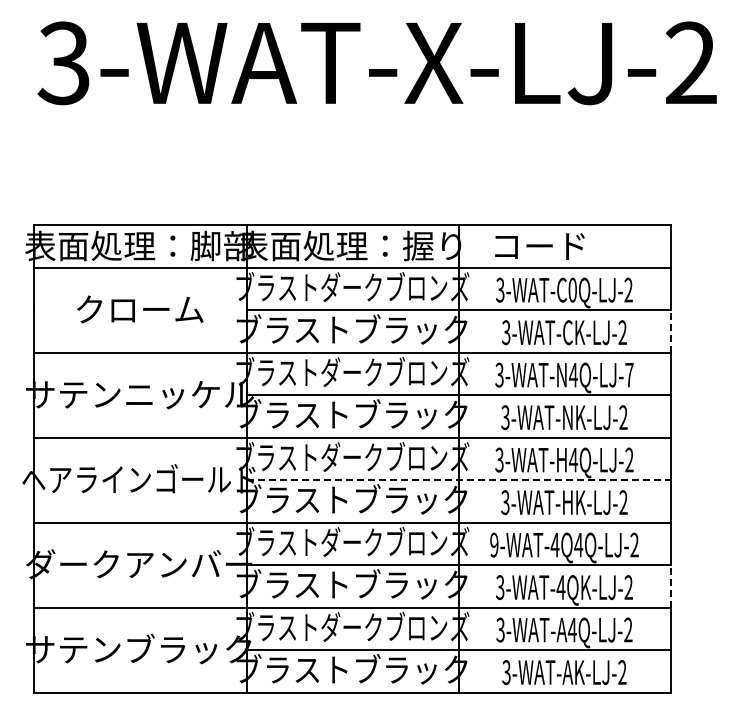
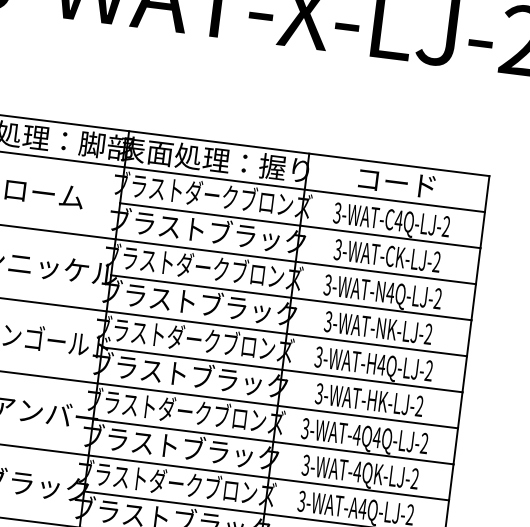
text: (539, 246) -> (396, 182), moved
text: (572, 289) -> (398, 220), 3-WAT-C0Q-LJ-2 -> 3-WAT-C4Q-LJ-2
line: (671, 330) -> (478, 265), dashed -> solid
text: (629, 374) -> (438, 298), 3-WAT-N4Q-LJ-7 -> 3-WAT-N4Q-LJ-2
line: (459, 480) -> (282, 370), dashed -> solid
text: (494, 545) -> (305, 429), 9-WAT-4Q4Q-LJ-2 -> 3-WAT-4Q4Q-LJ-2
line: (671, 585) -> (451, 481), dashed -> solid

